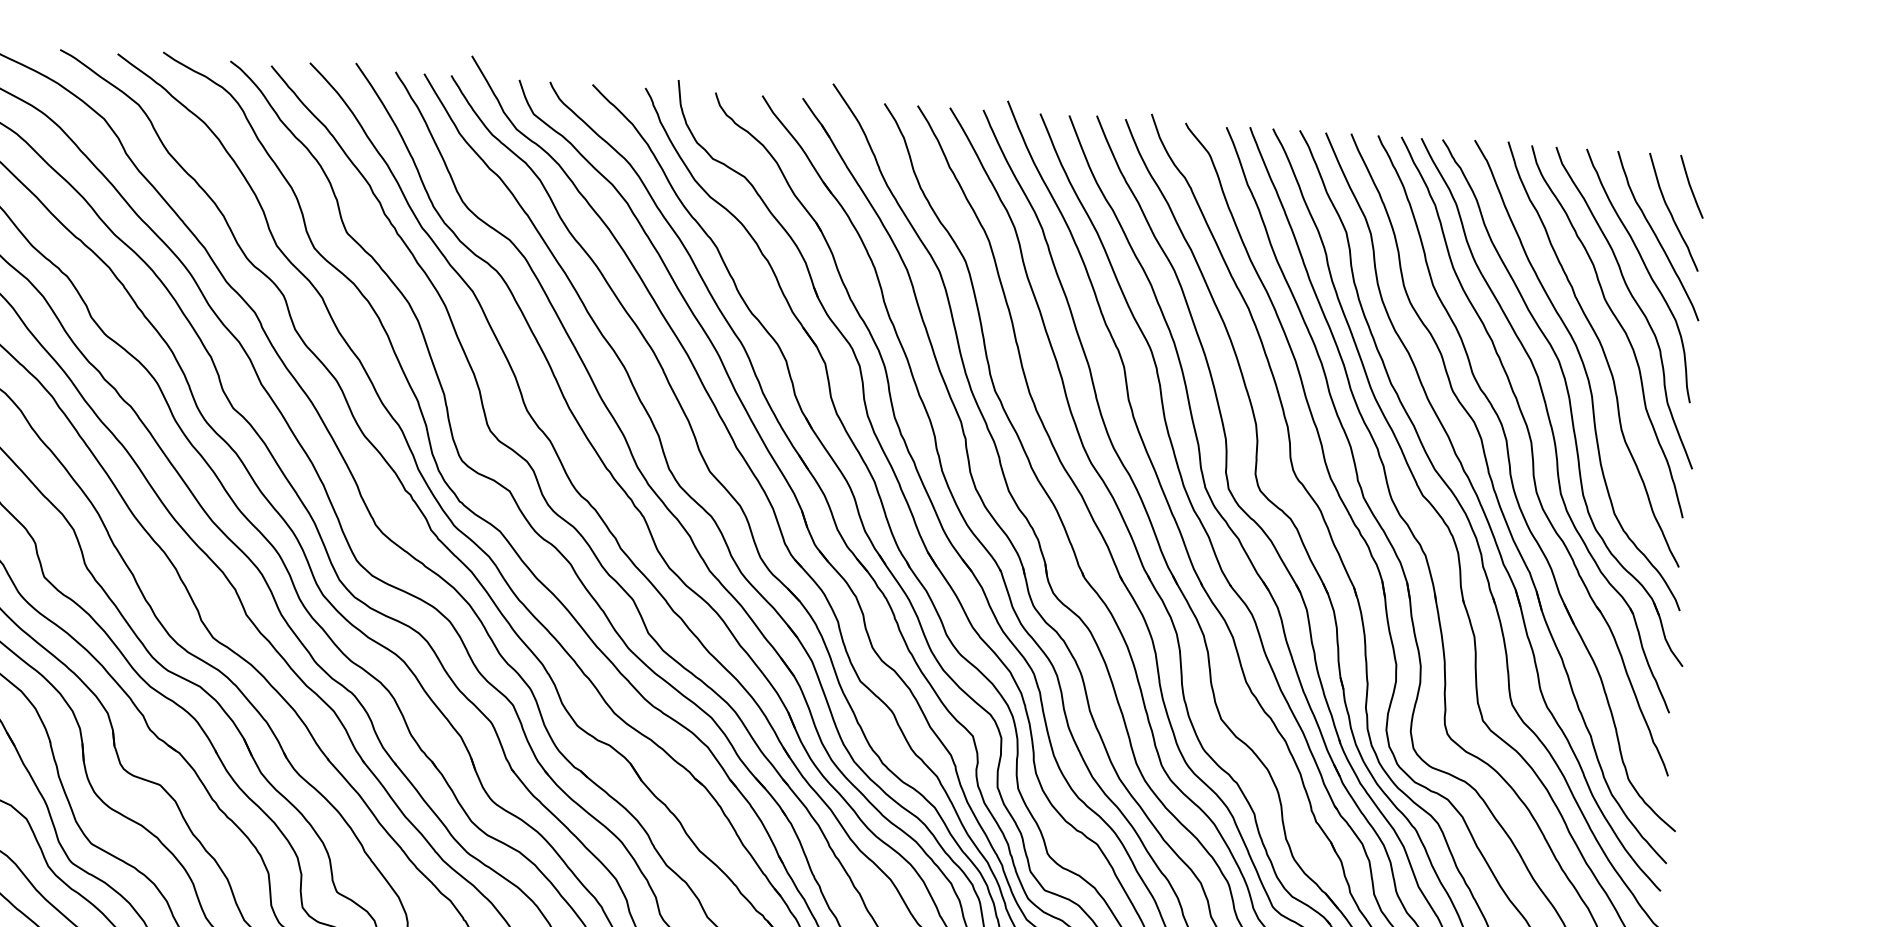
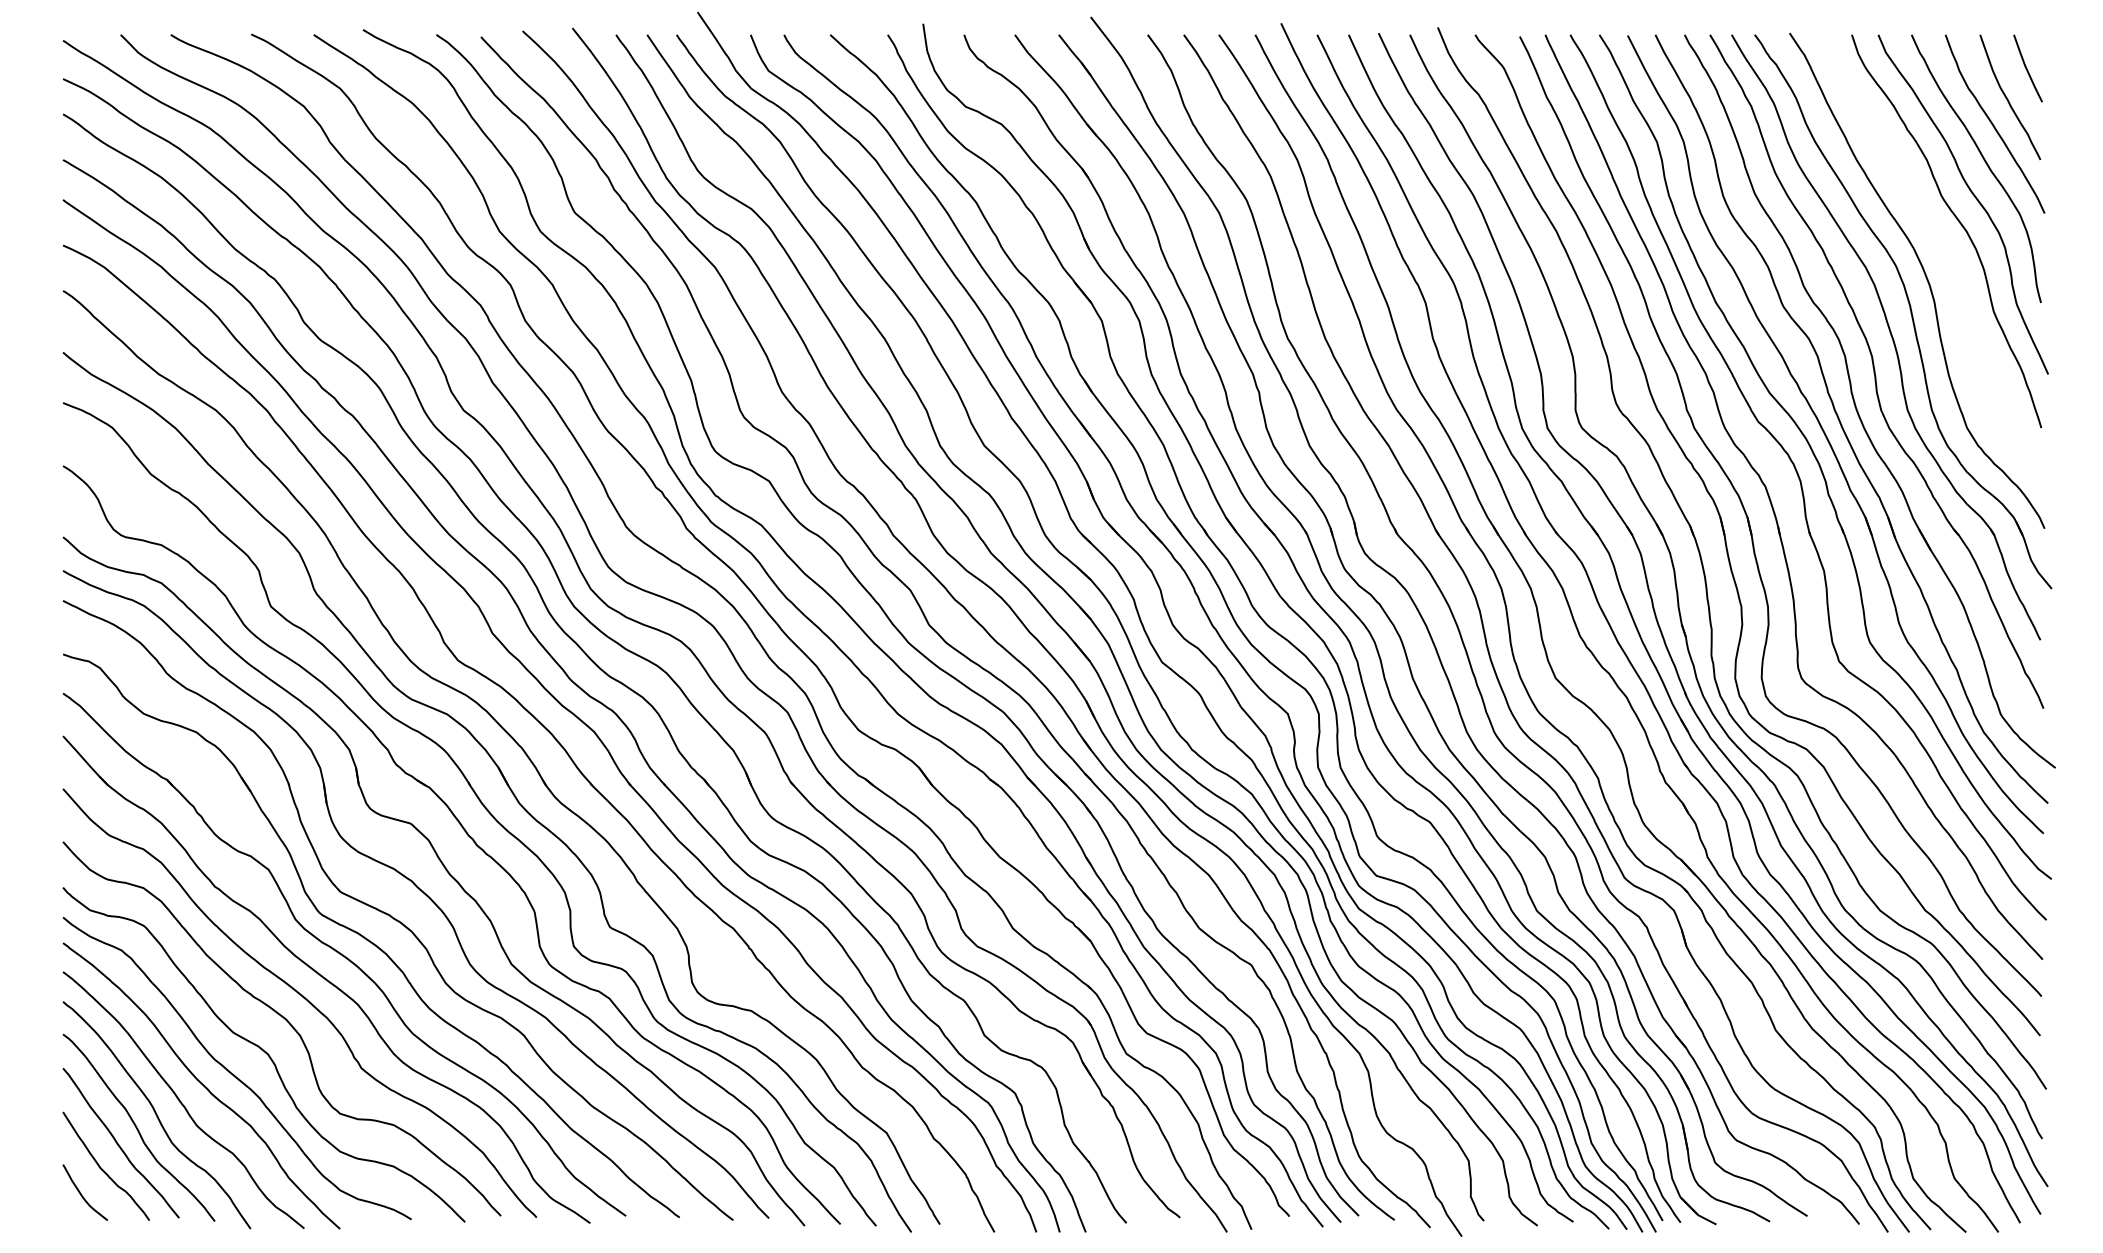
curve: (1602, 350) -> (1942, 252), removed

